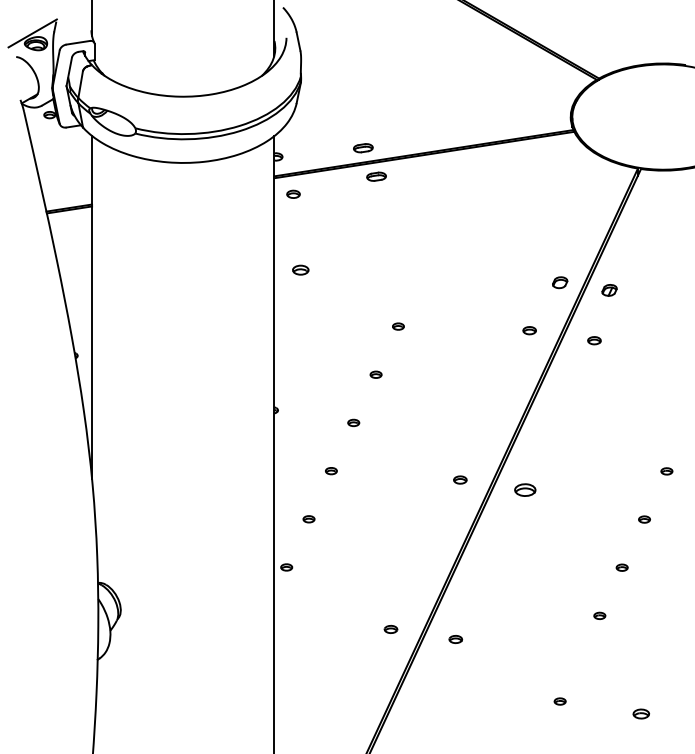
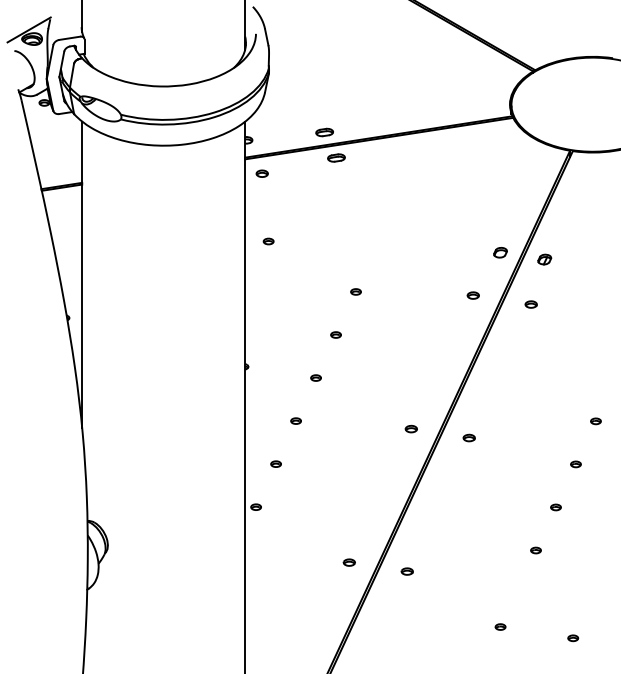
part: (300, 270) -> (268, 241), size x0.71
part: (524, 489) -> (468, 437), size x0.62
part: (641, 714) -> (573, 638), size x0.71

